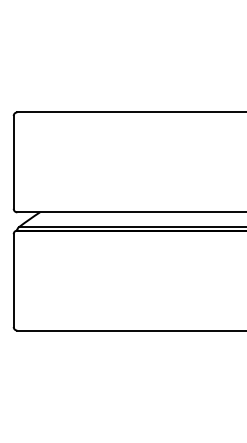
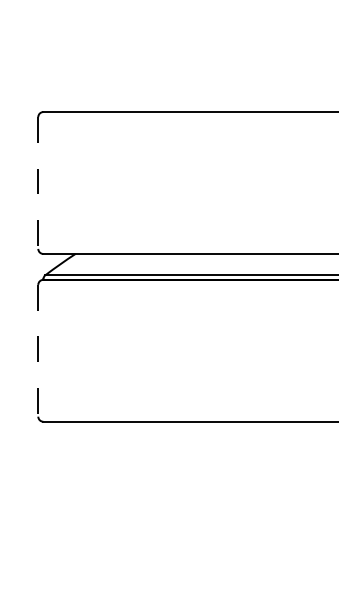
line: (13, 162) -> (37, 183), solid -> dashed
line: (13, 281) -> (37, 352), solid -> dashed

